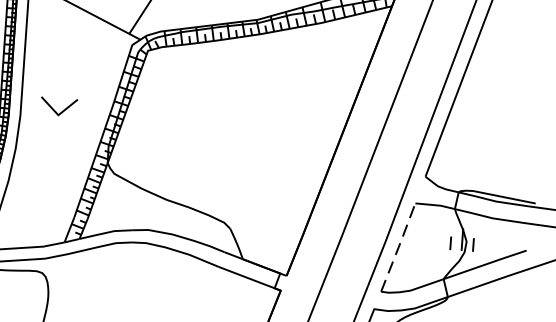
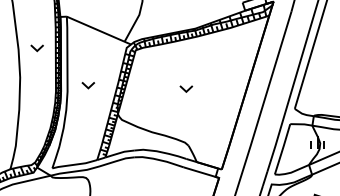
part: (56, 107) -> (87, 85), size x0.62
part: (234, 125) -> (186, 88), added
line: (398, 246) -> (282, 148), dashed -> solid

